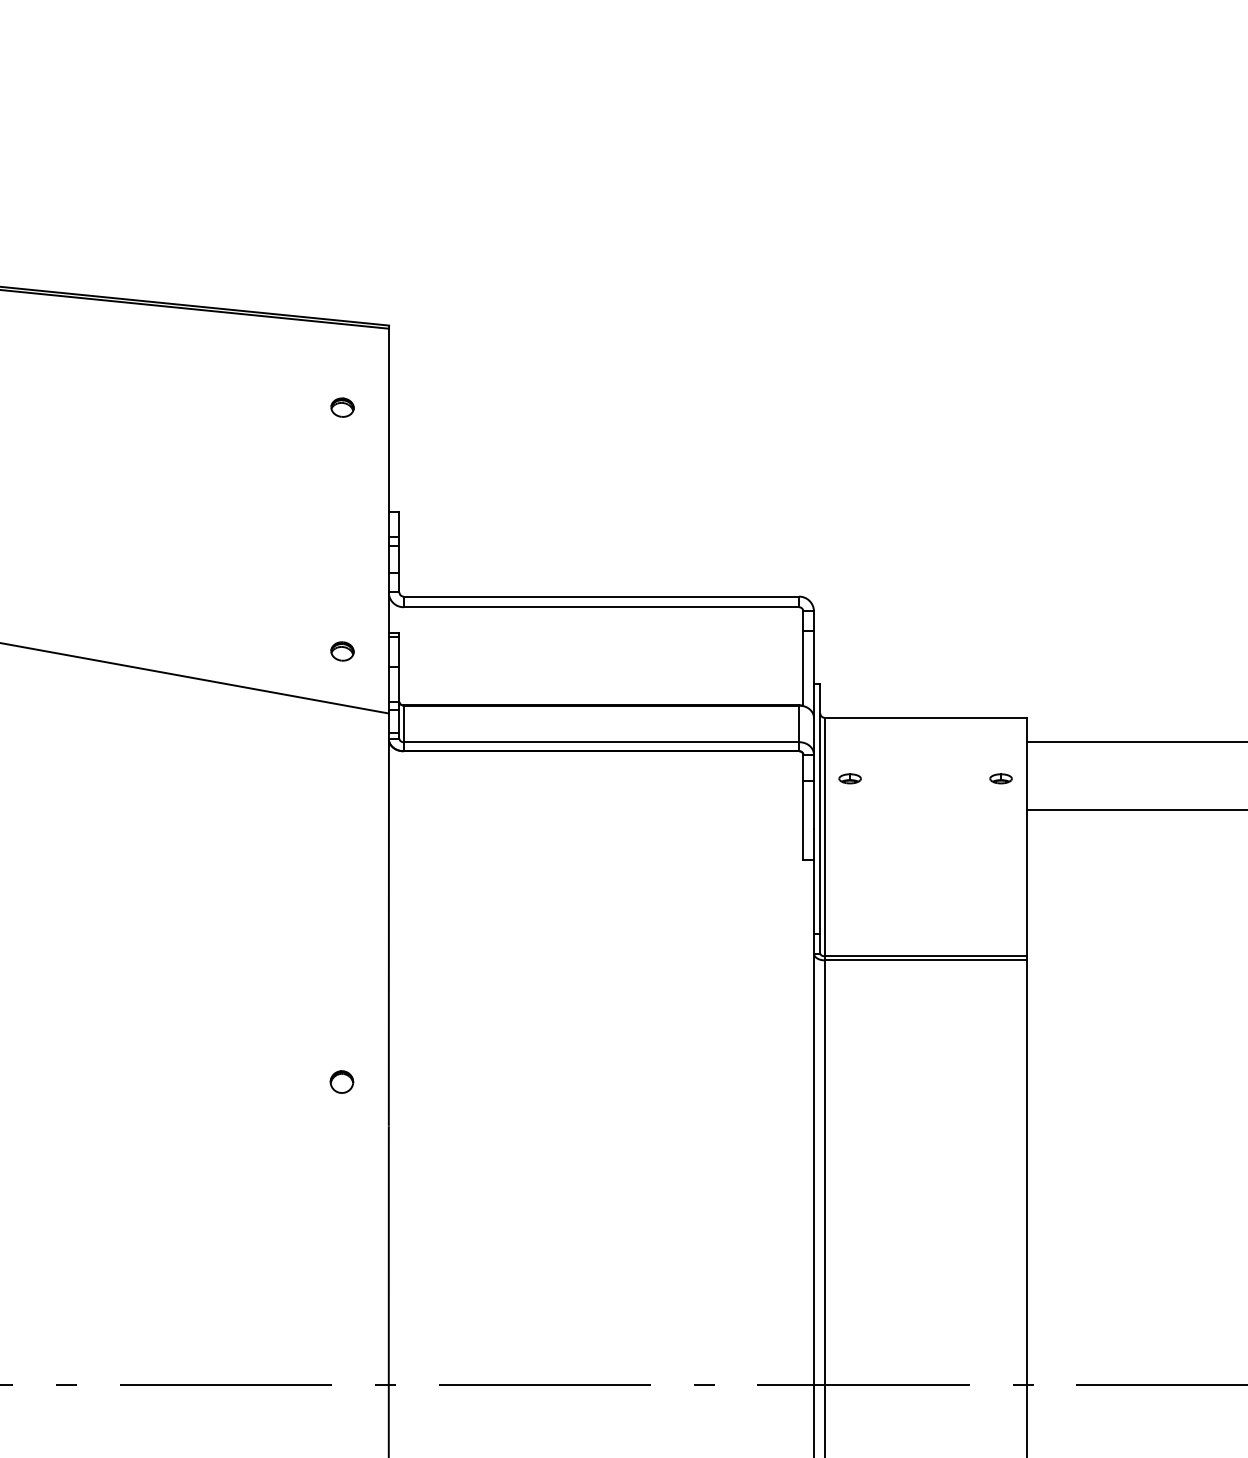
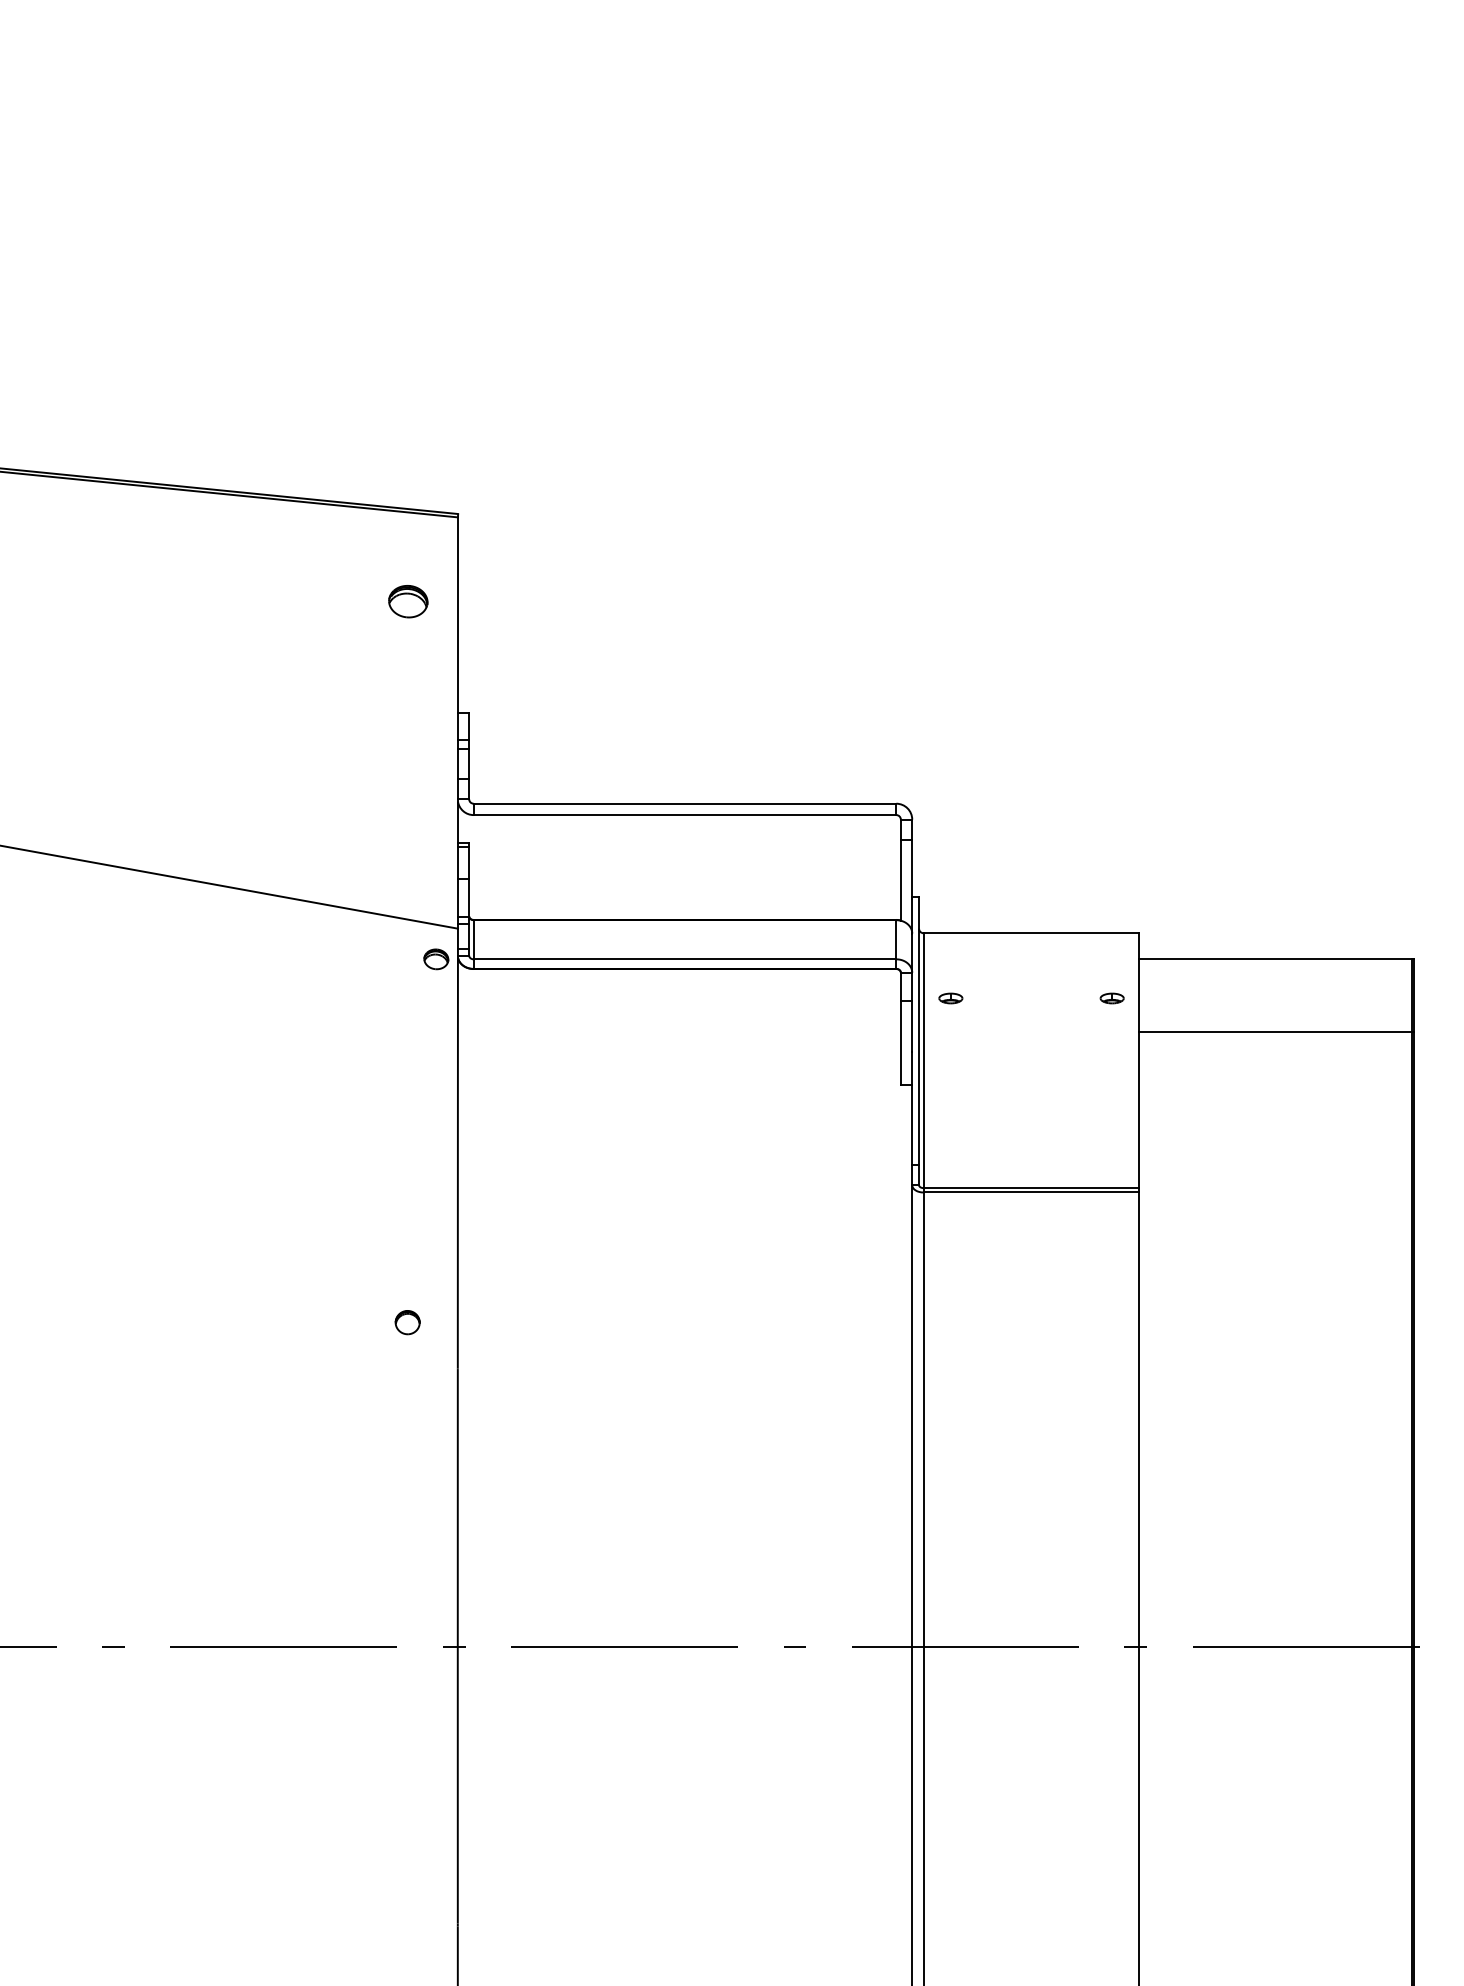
part: (342, 407) -> (408, 601), size x1.6
part: (342, 651) -> (436, 959), moved

